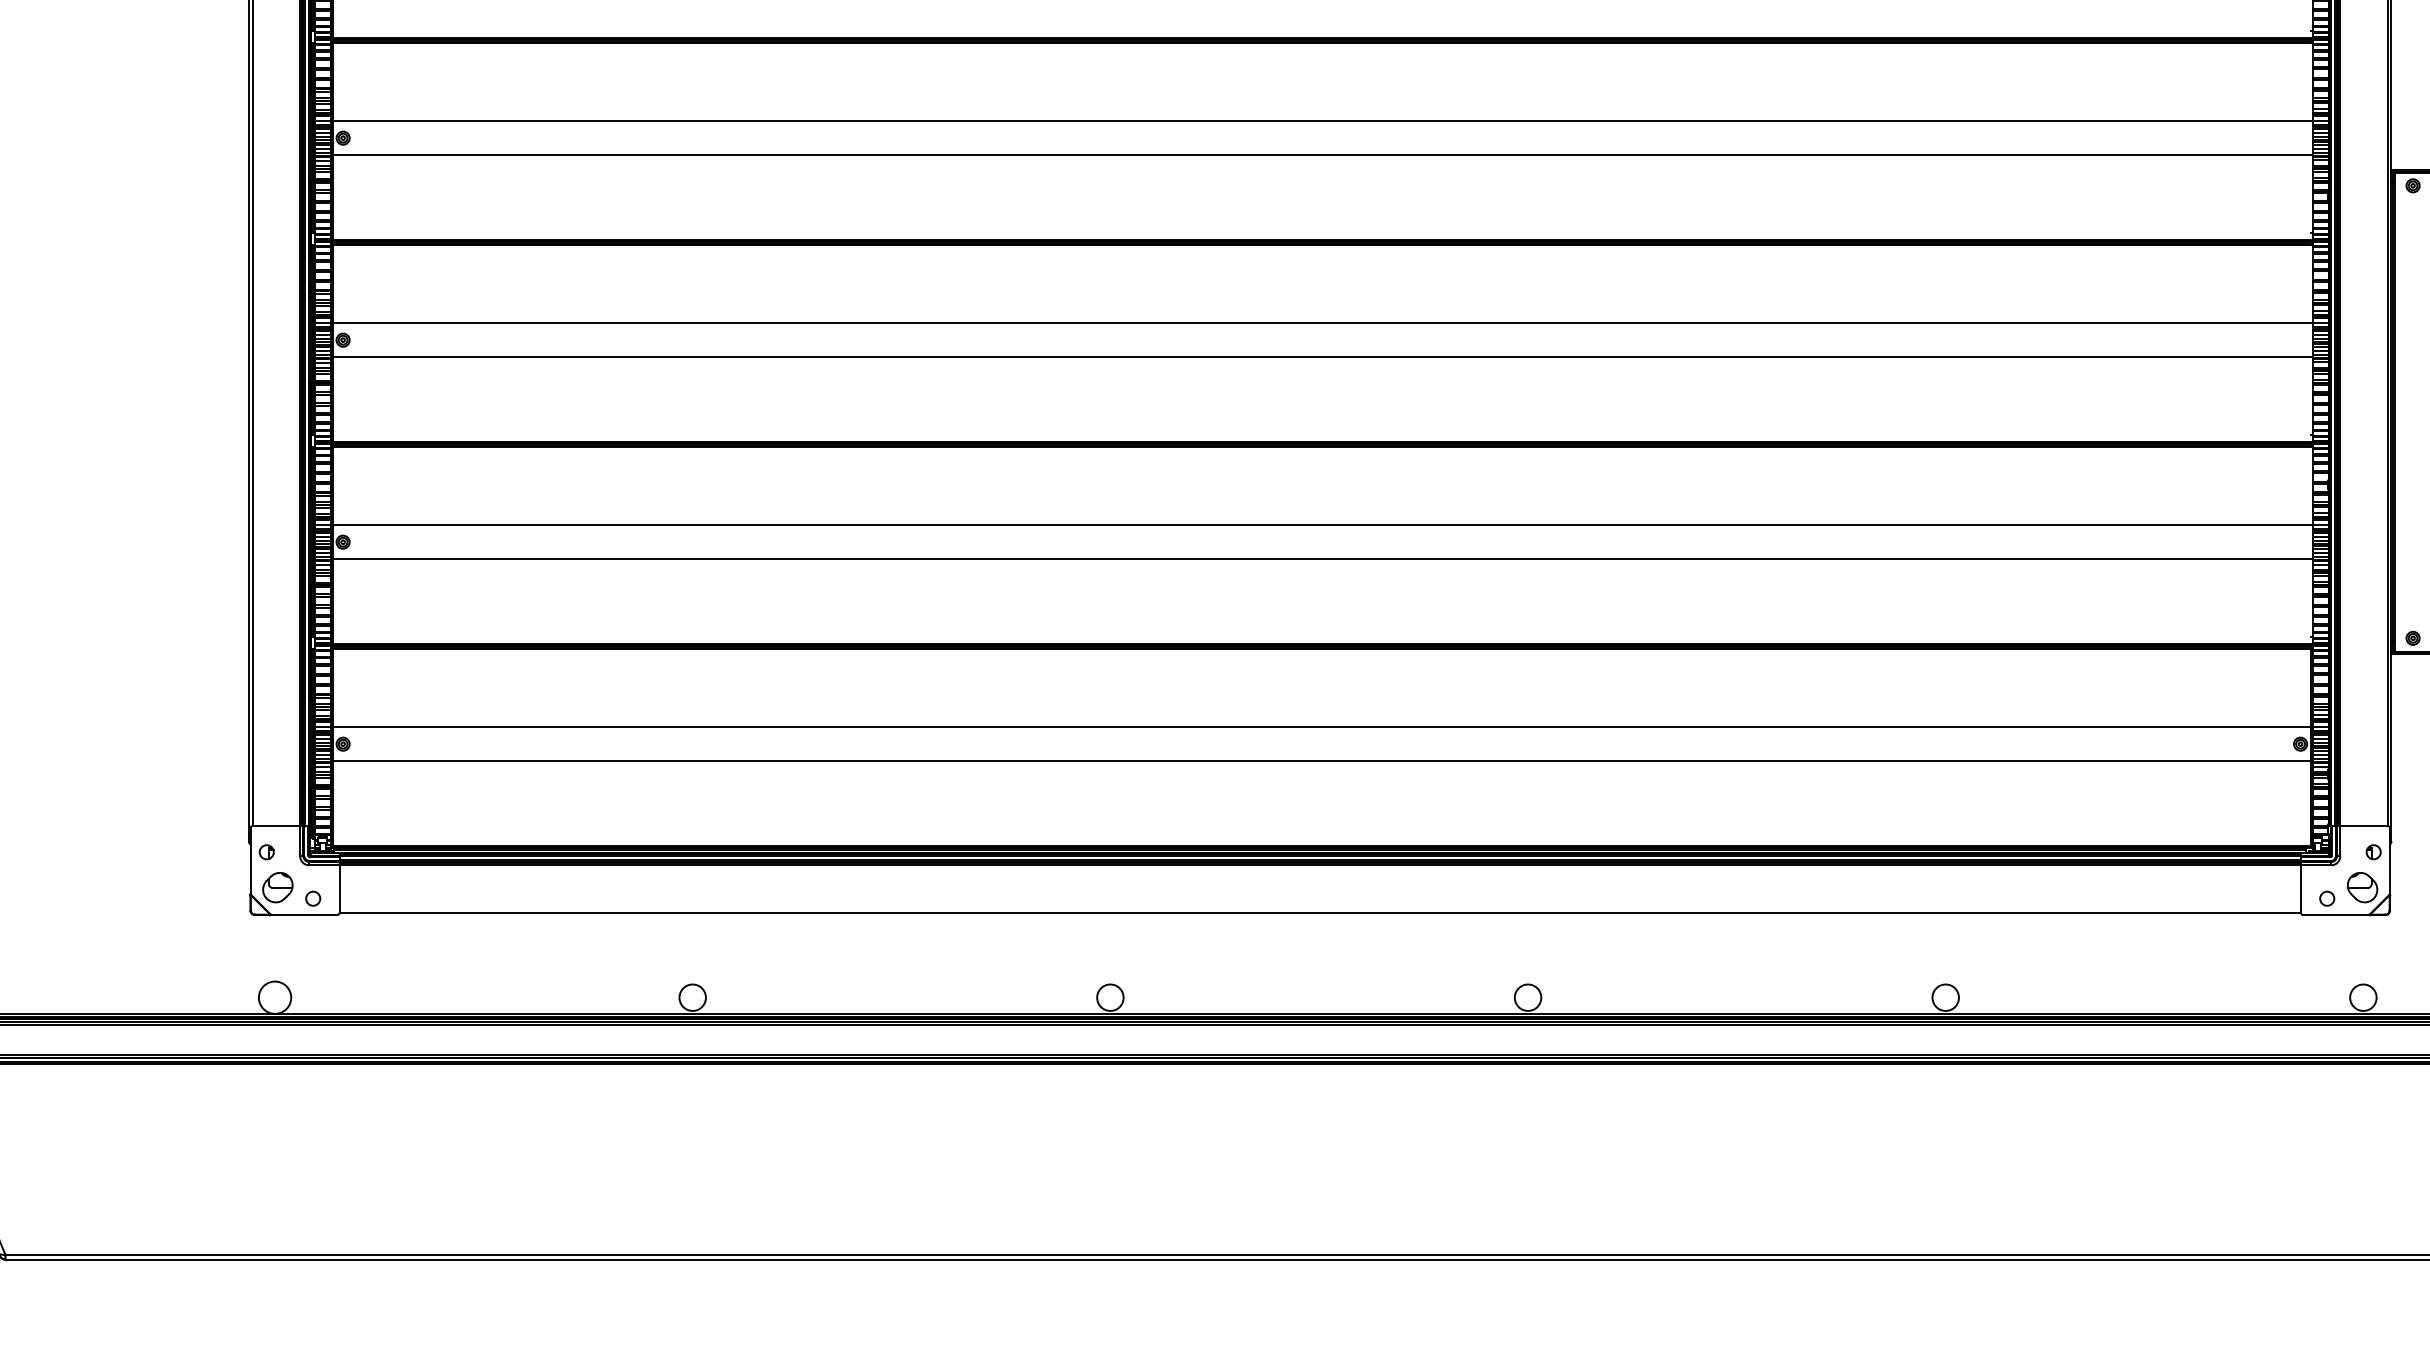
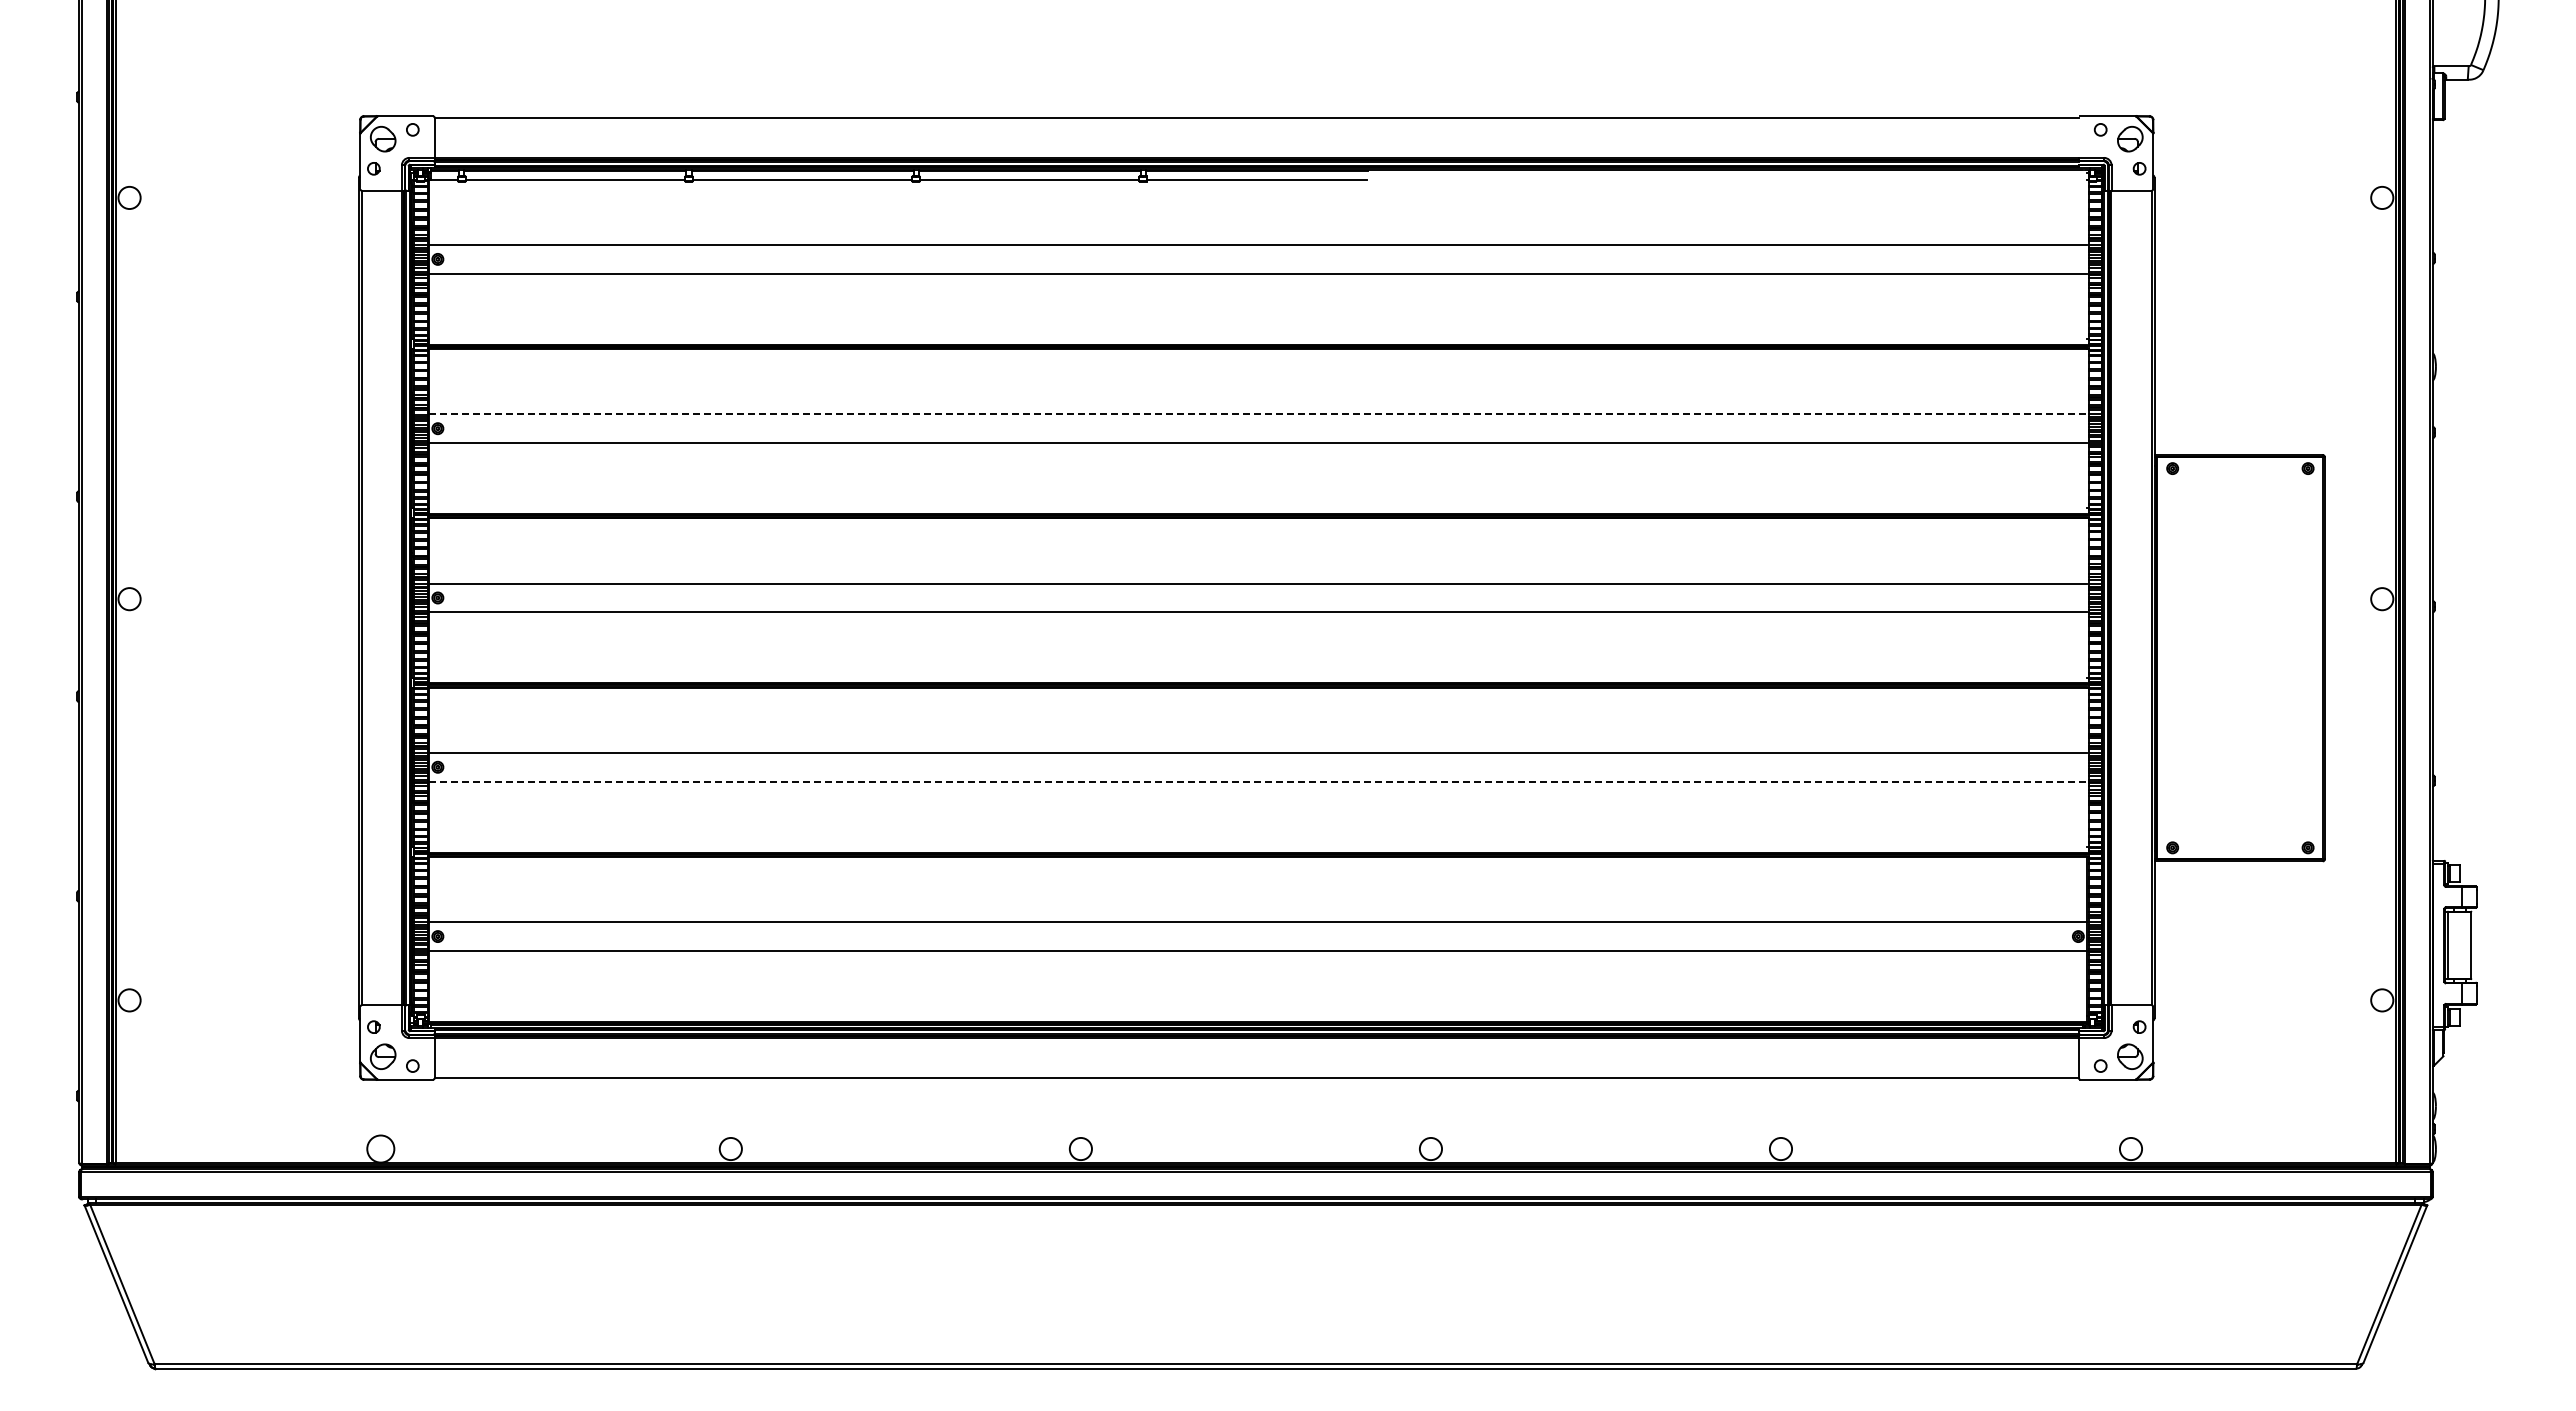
line: (1322, 121) -> (1258, 414), solid -> dashed
line: (1322, 559) -> (1258, 781), solid -> dashed

